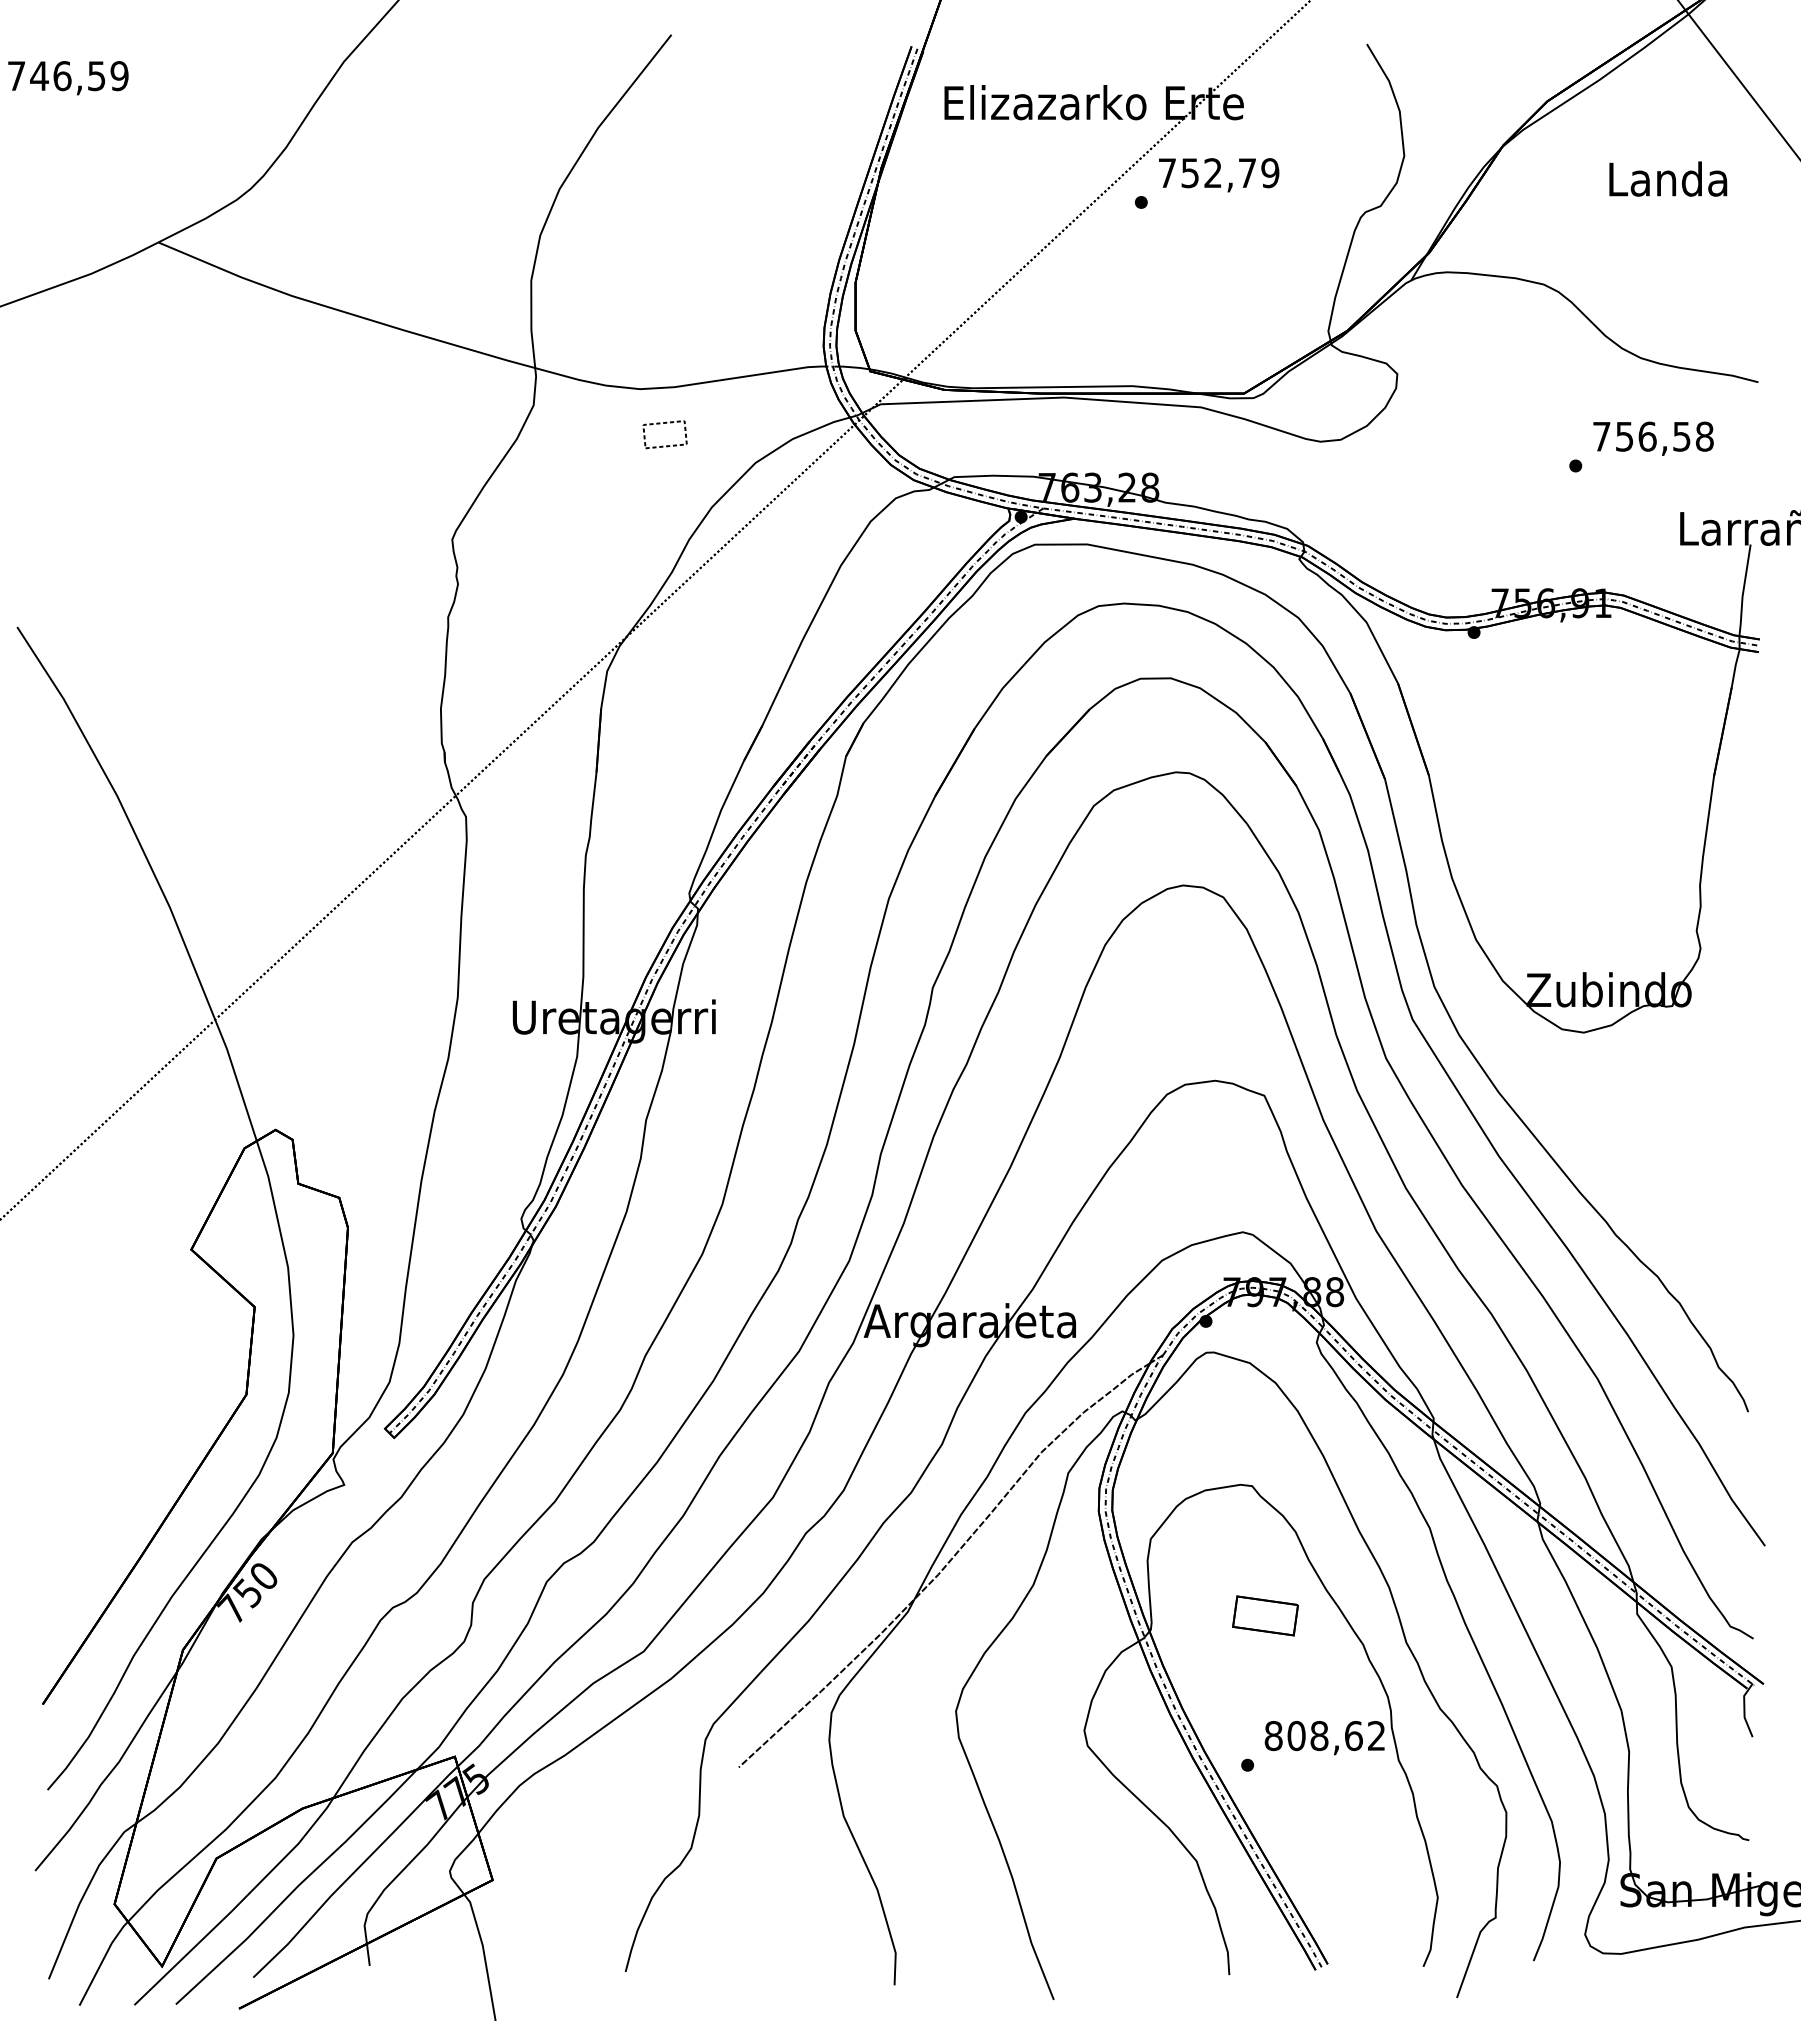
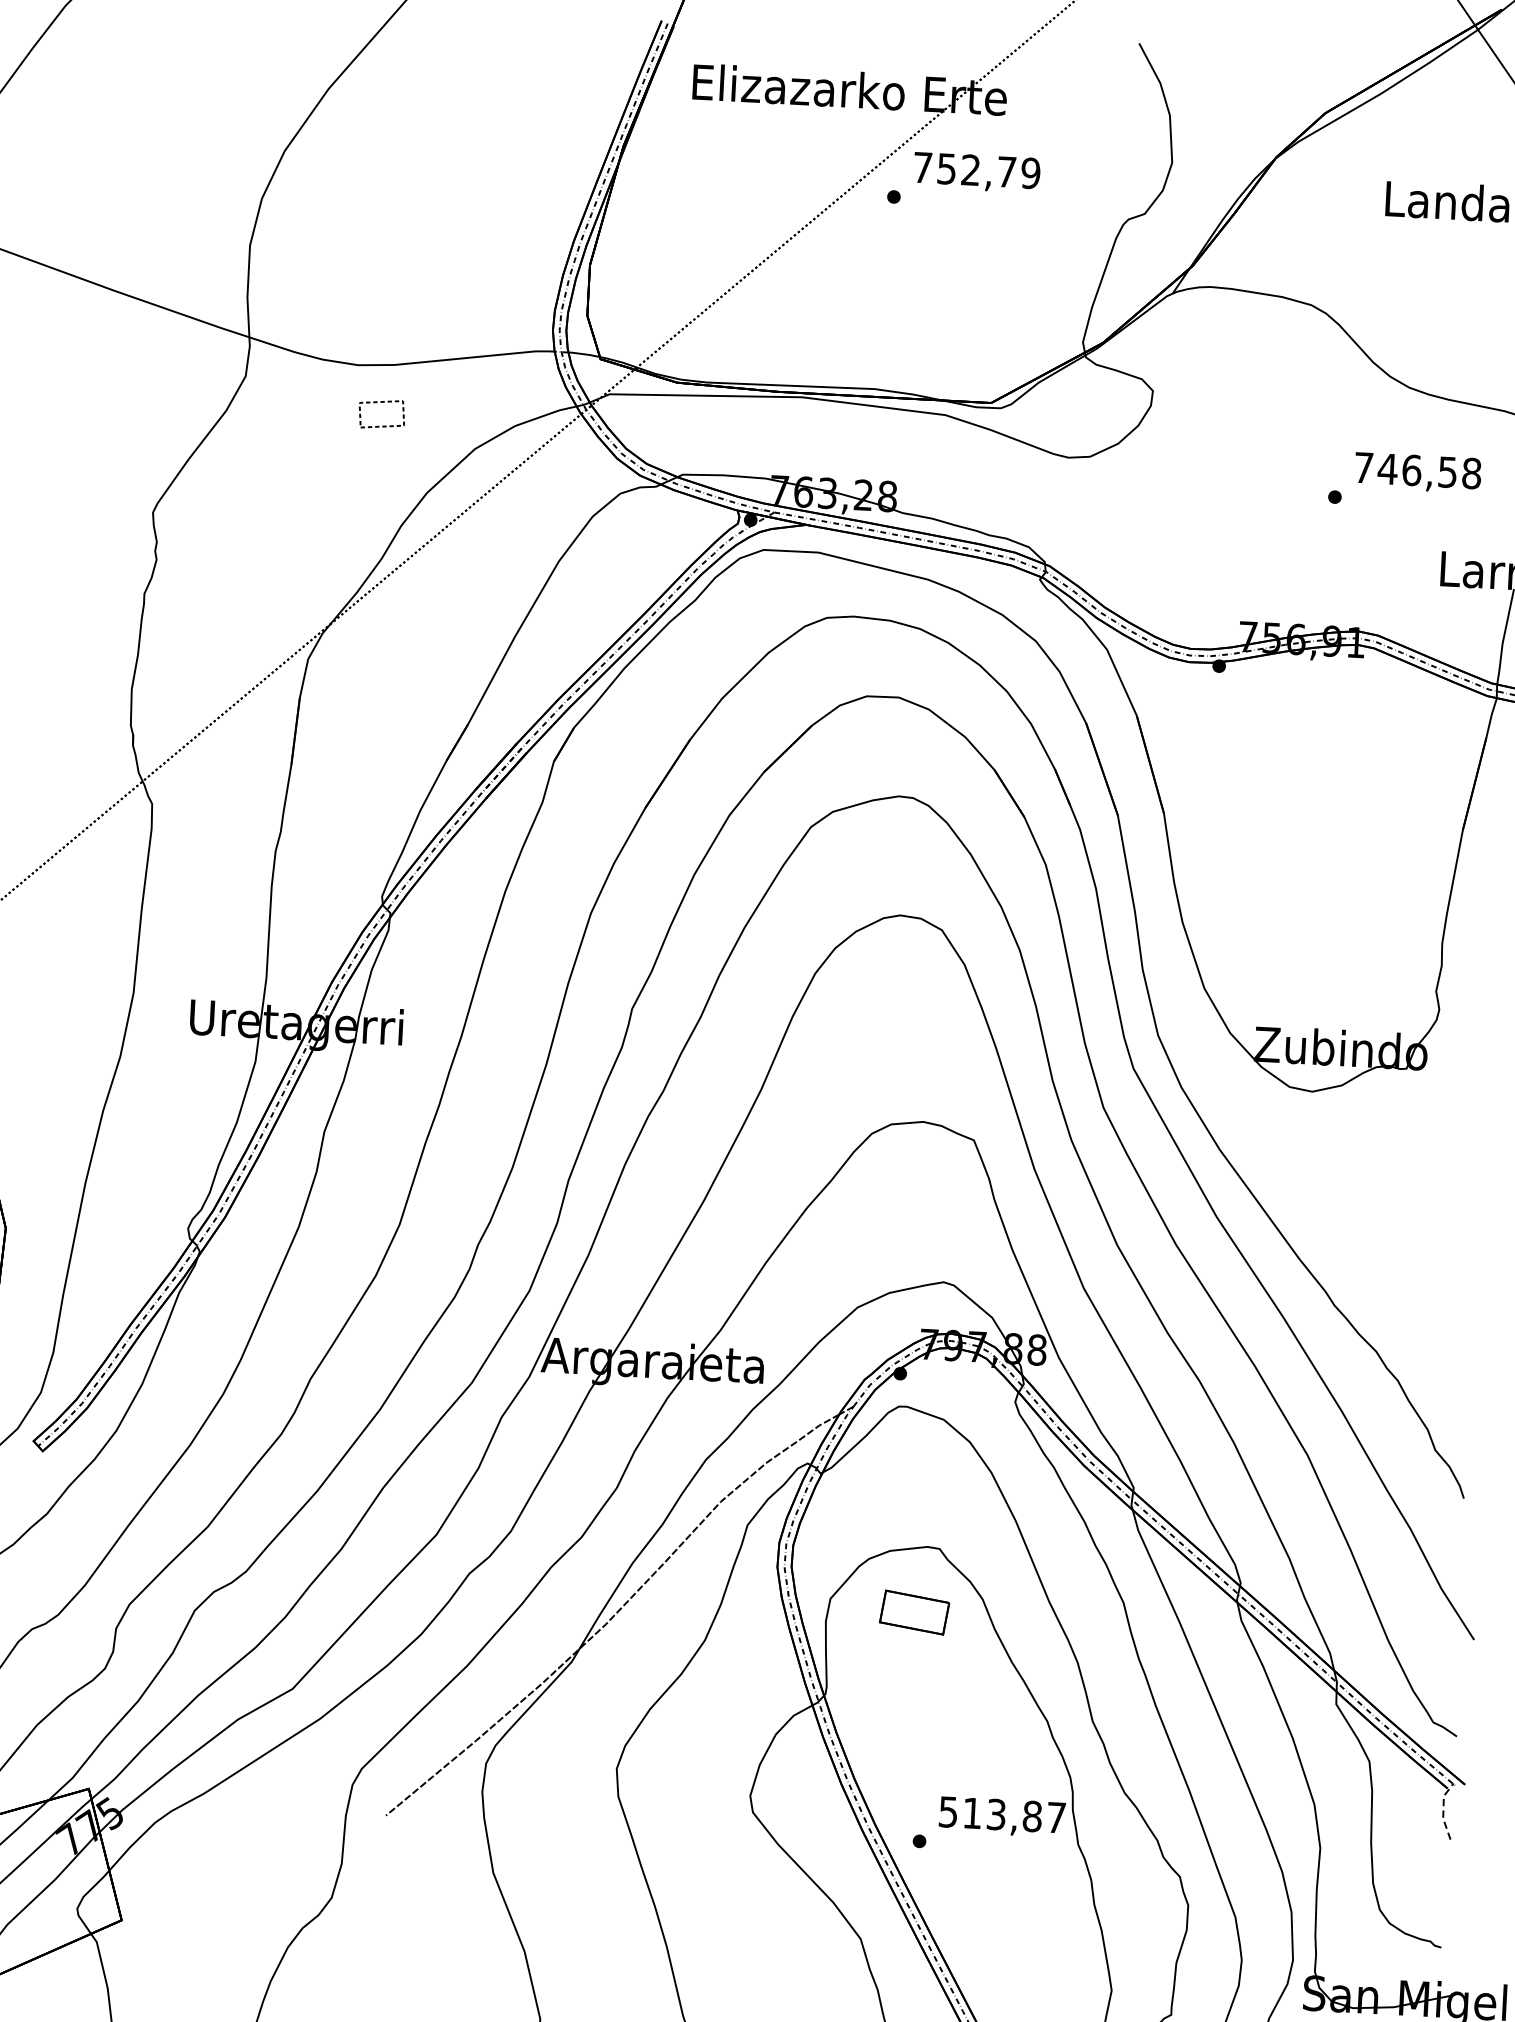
text: (1624, 436) -> (1387, 468), 756,58 -> 746,58
part: (1265, 1615) -> (914, 1612), moved
line: (1744, 1709) -> (1443, 1810), solid -> dashed
text: (1324, 1736) -> (1001, 1815), 808,62 -> 513,87

